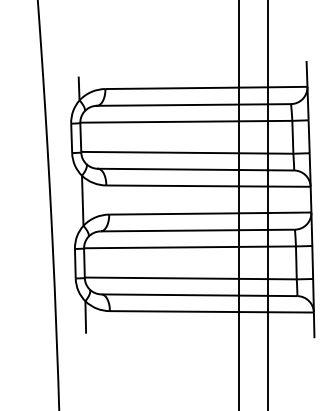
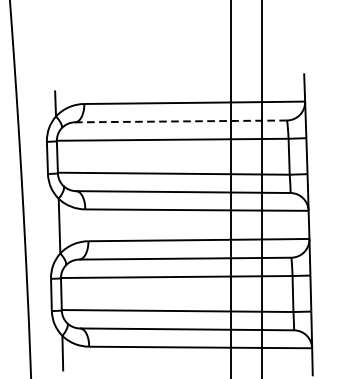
line: (193, 104) -> (180, 120), solid -> dashed

